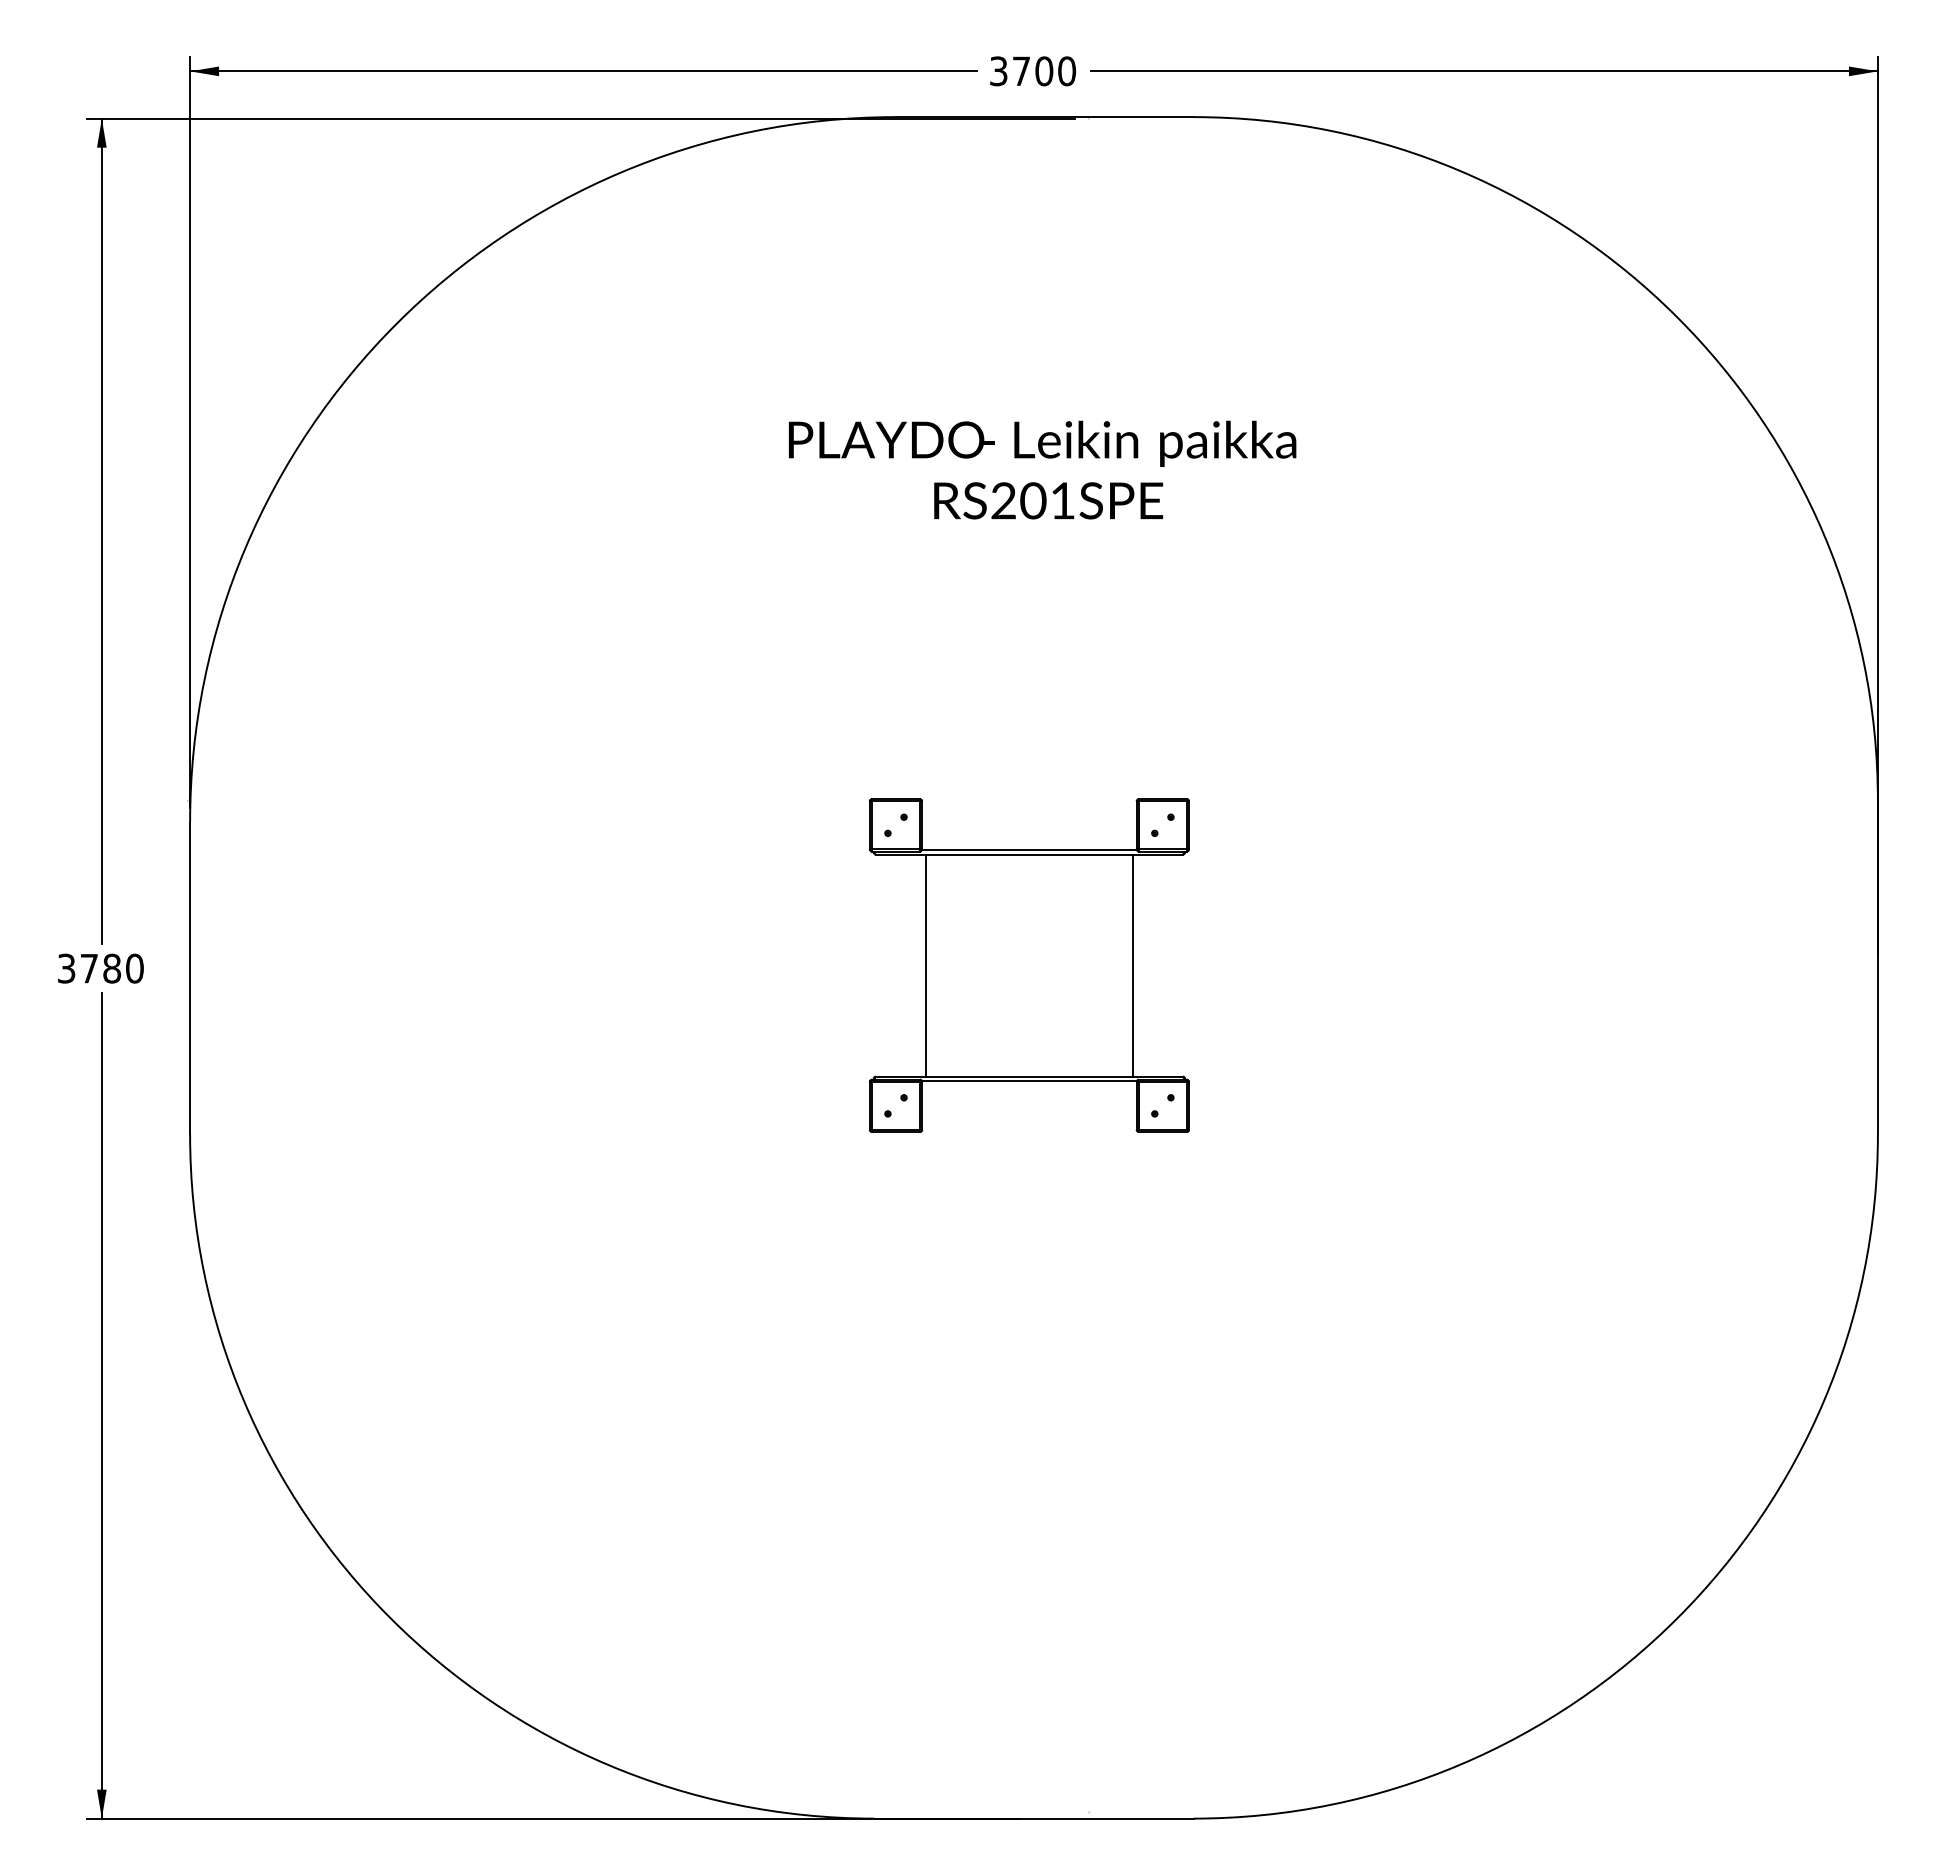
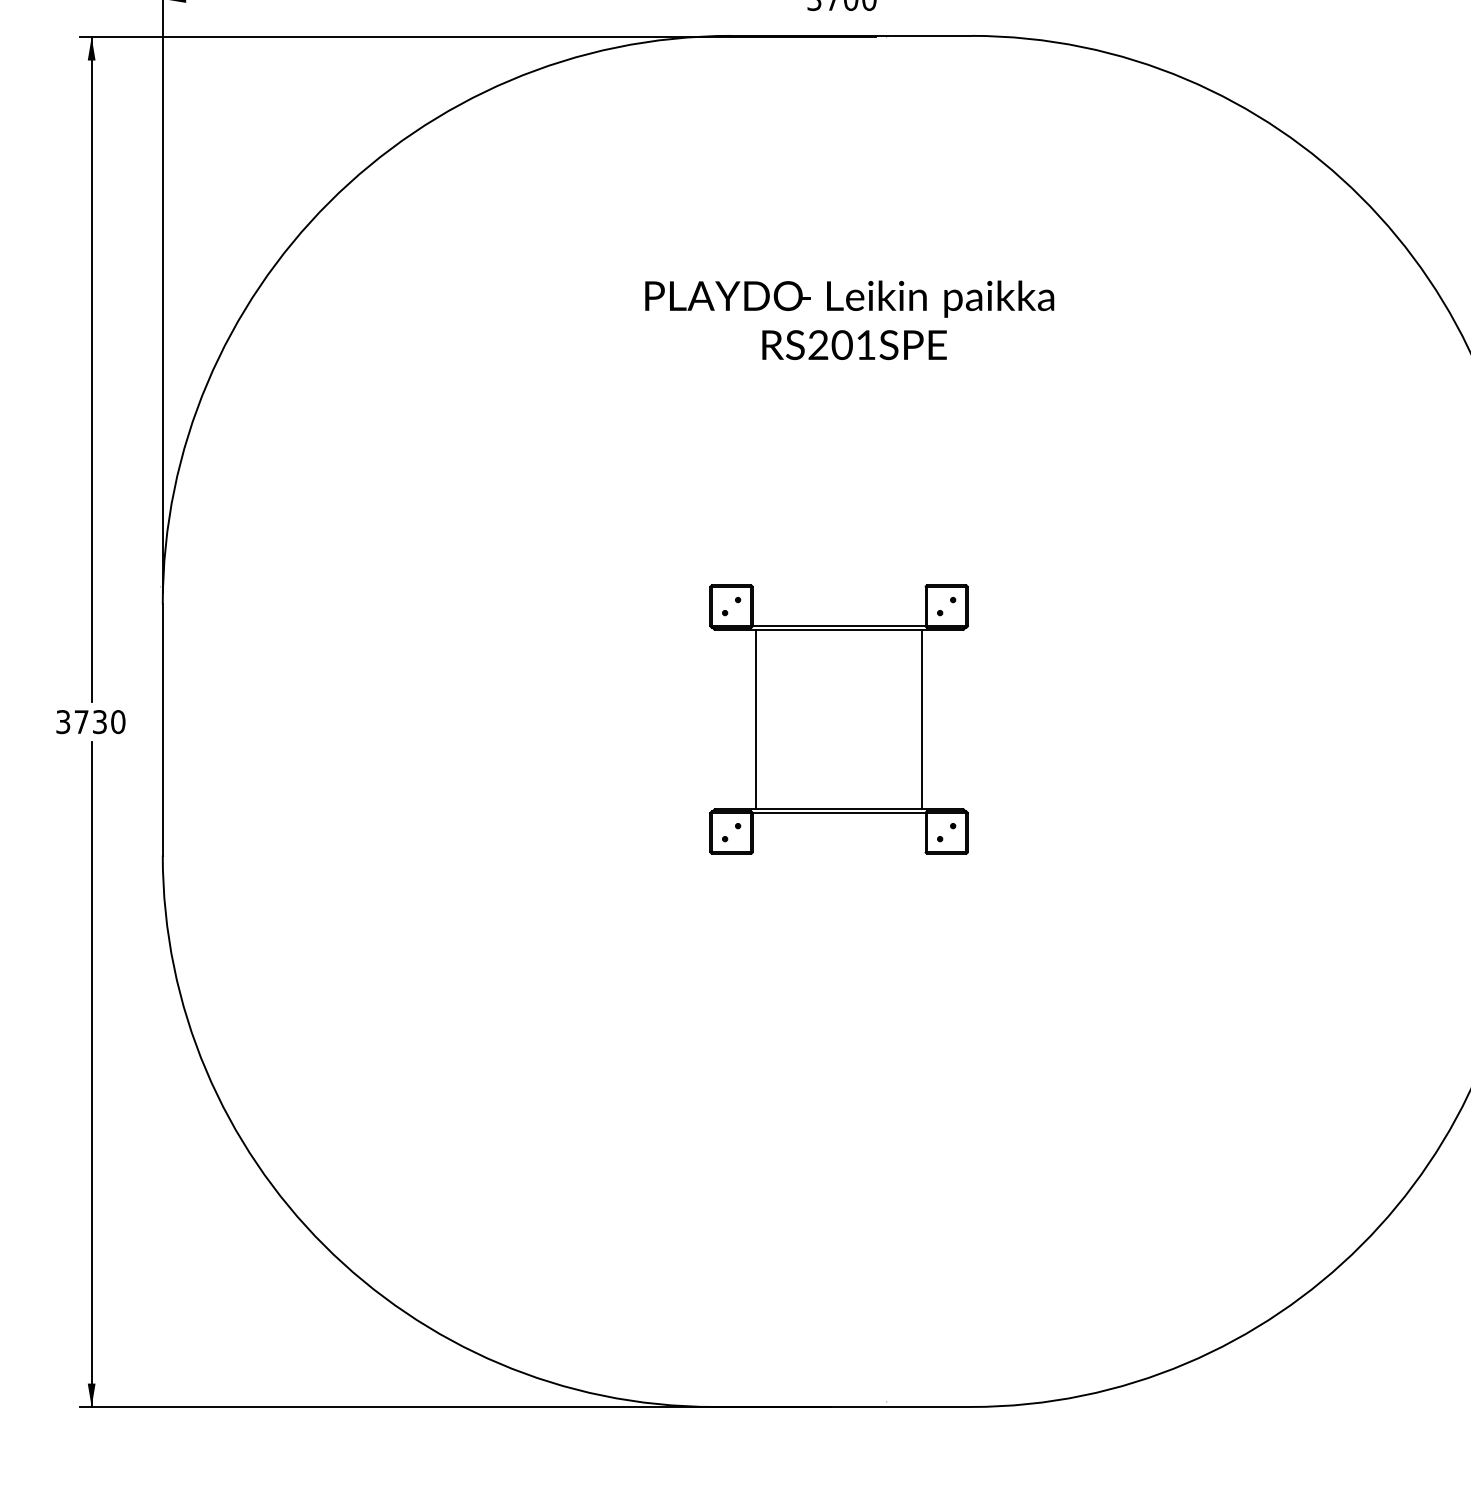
text: (112, 968) -> (100, 721), 3780 -> 3730

